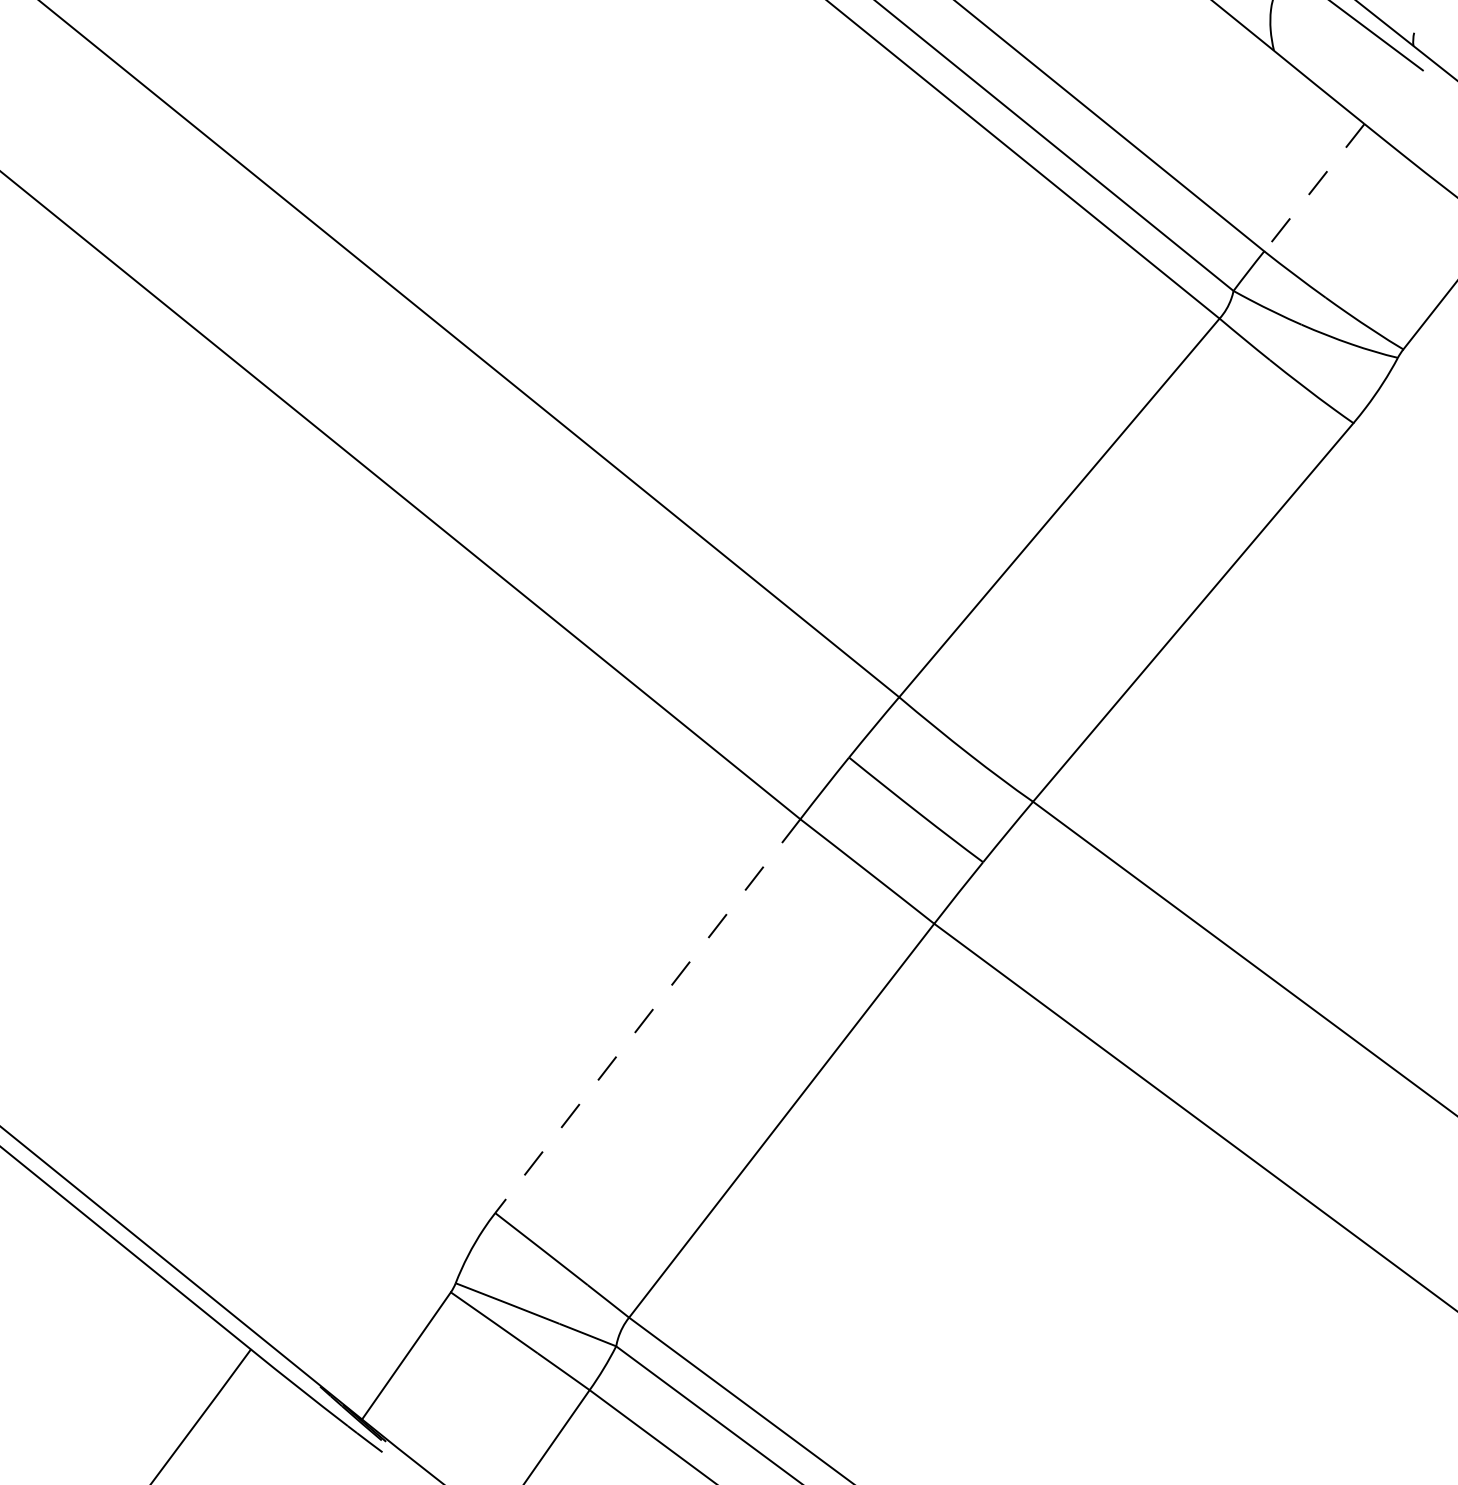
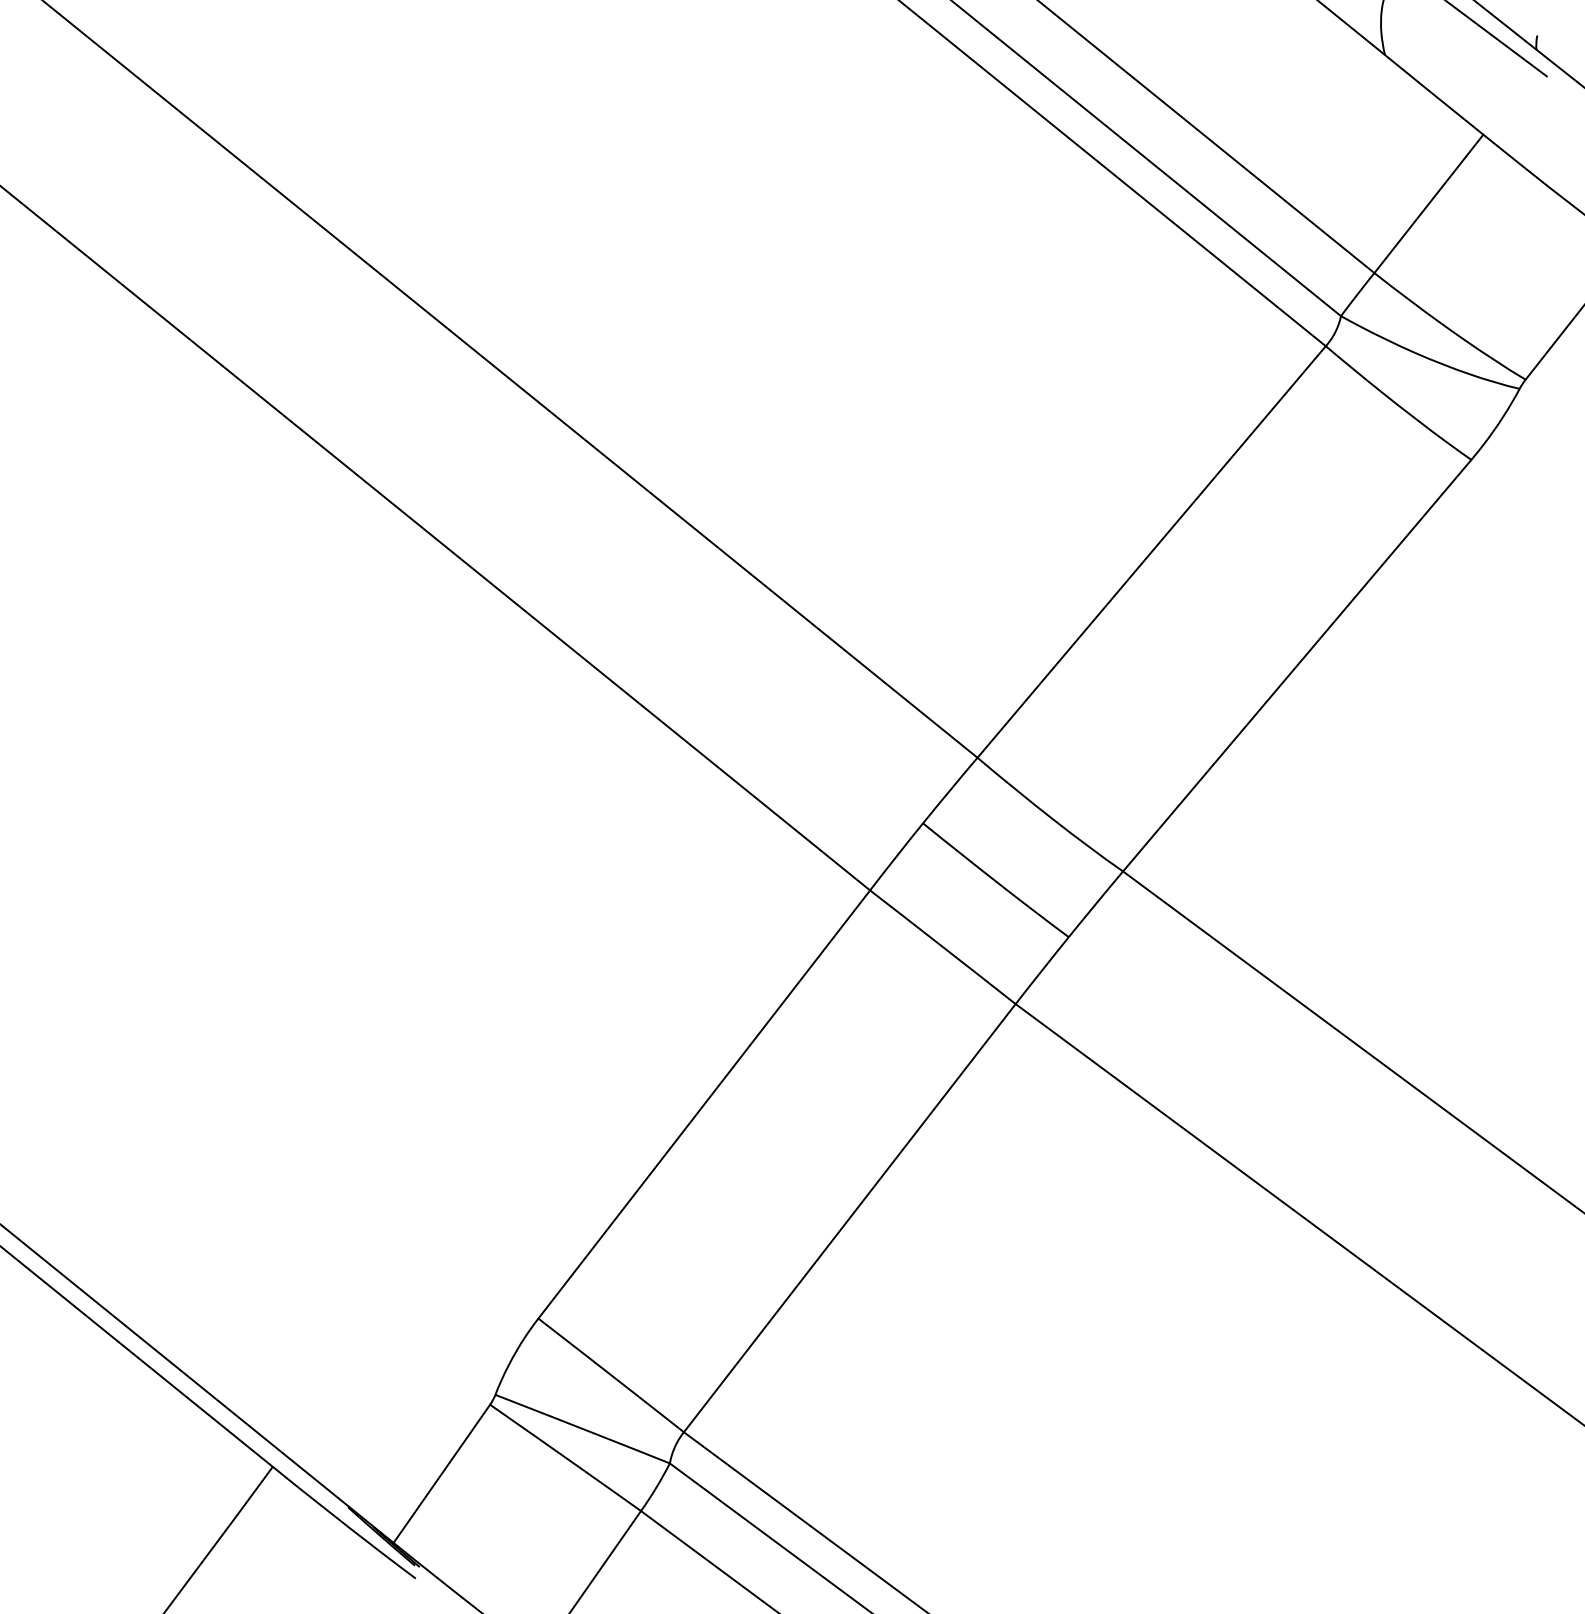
line: (1314, 188) -> (1428, 204), dashed -> solid
line: (647, 1016) -> (703, 1104), dashed -> solid

